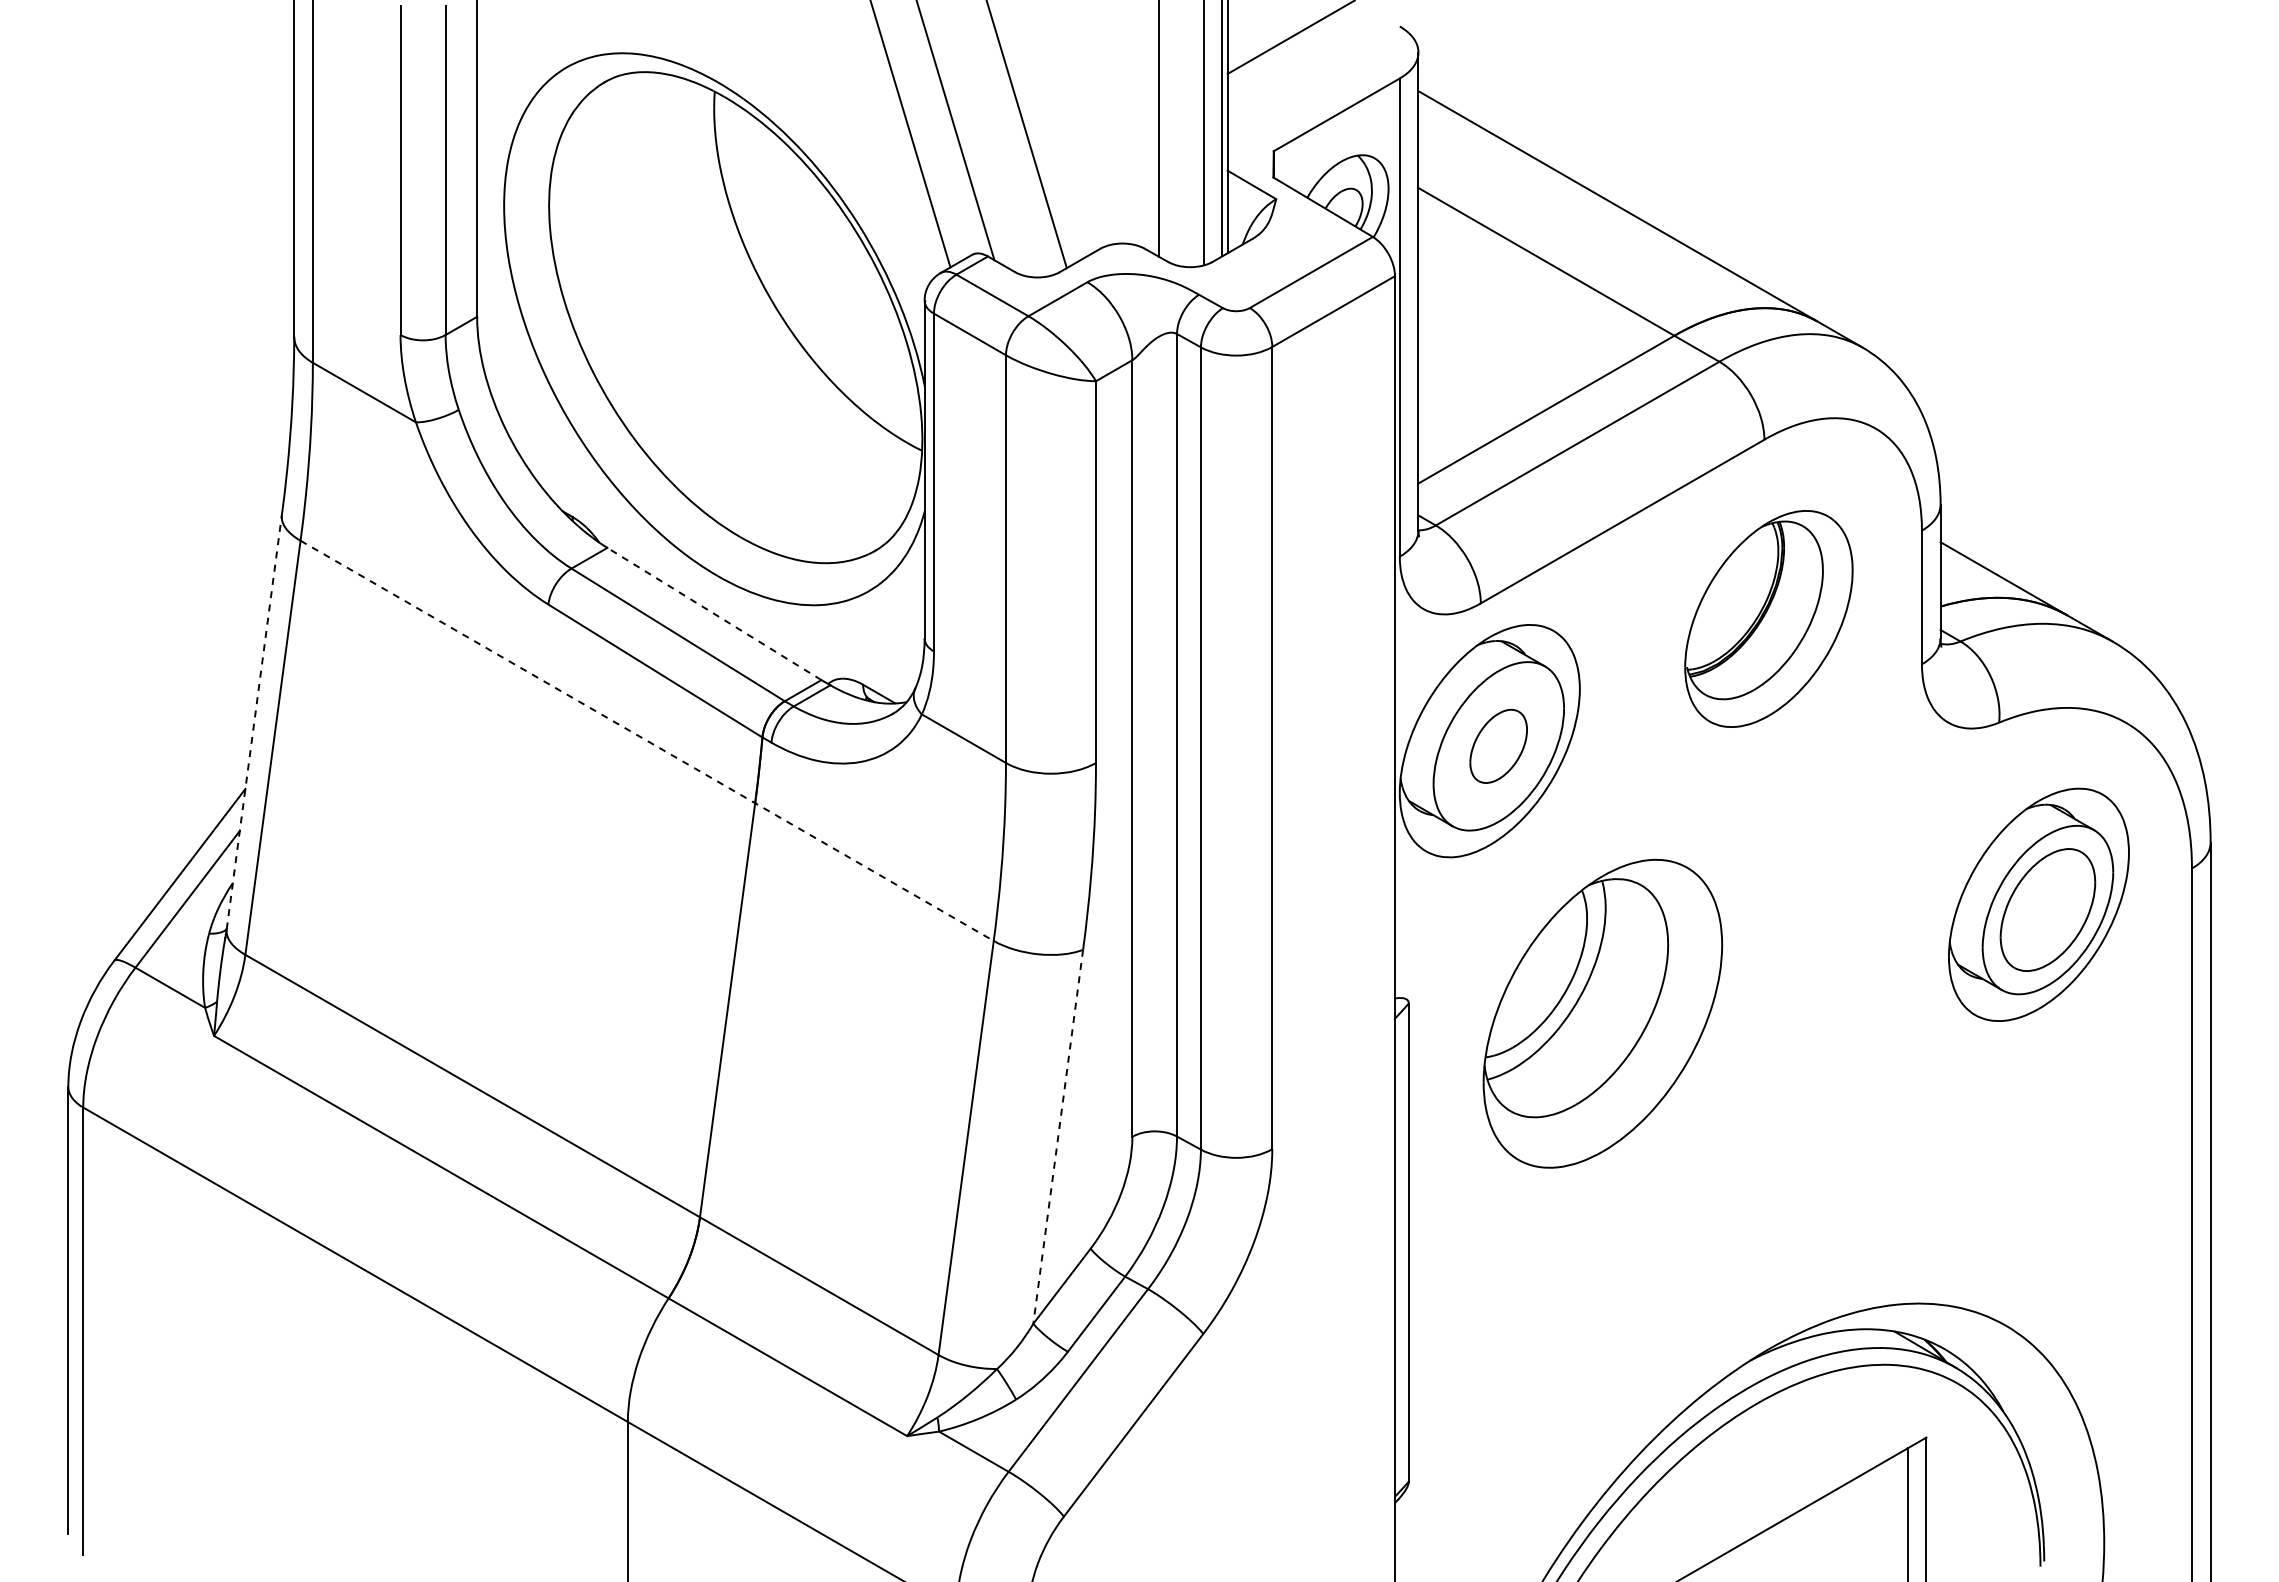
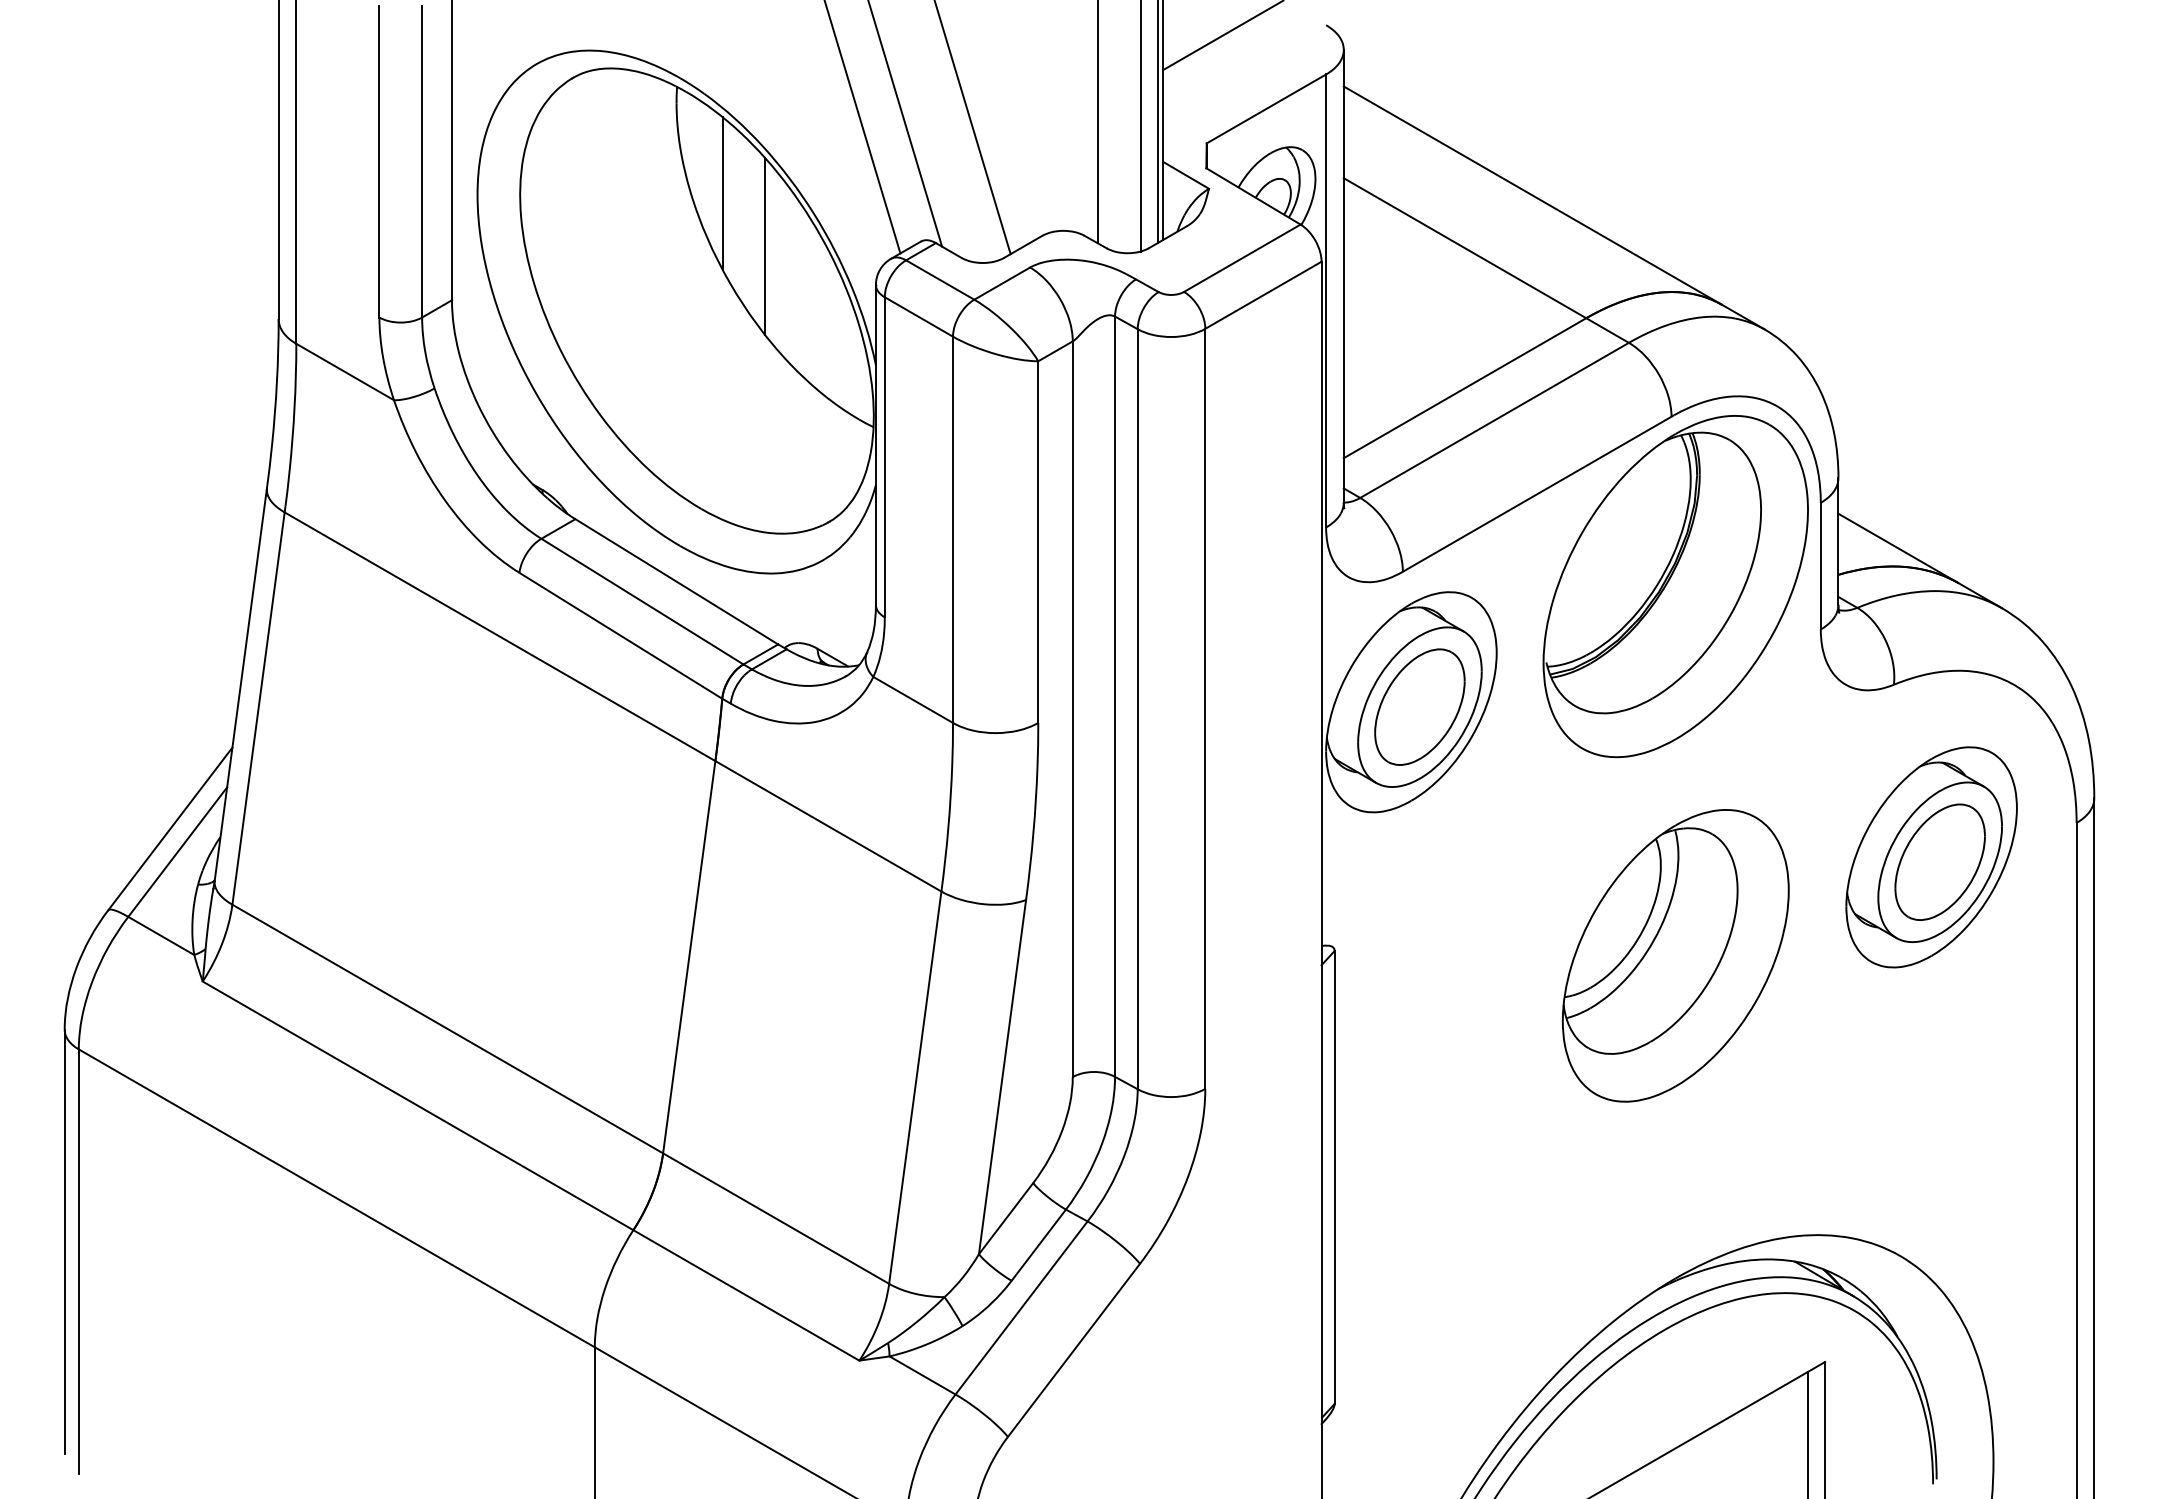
line: (762, 203) -> (722, 192), added
line: (807, 260) -> (764, 246), added
line: (714, 614) -> (676, 582), dashed -> solid
part: (1768, 618) -> (1675, 586), size x1.67
line: (254, 722) -> (241, 684), dashed -> solid
line: (647, 741) -> (613, 702), dashed -> solid
part: (1498, 746) -> (1419, 707), size x1.67
part: (1602, 1013) -> (1675, 955), moved
line: (1058, 1136) -> (1002, 1076), dashed -> solid

